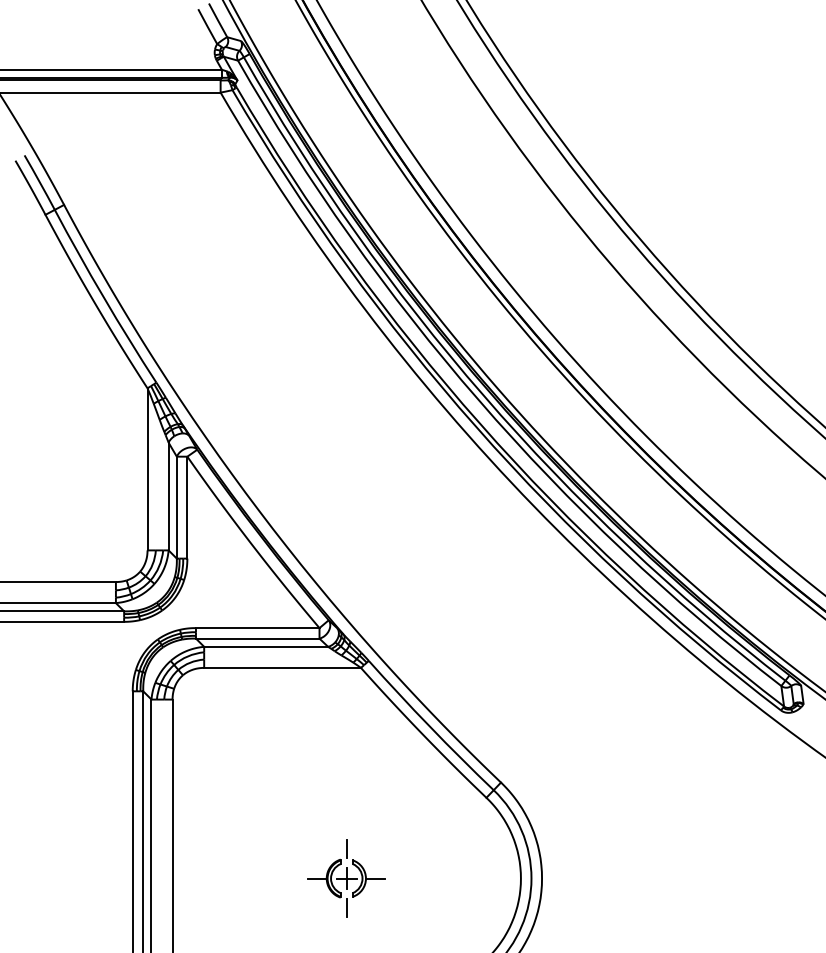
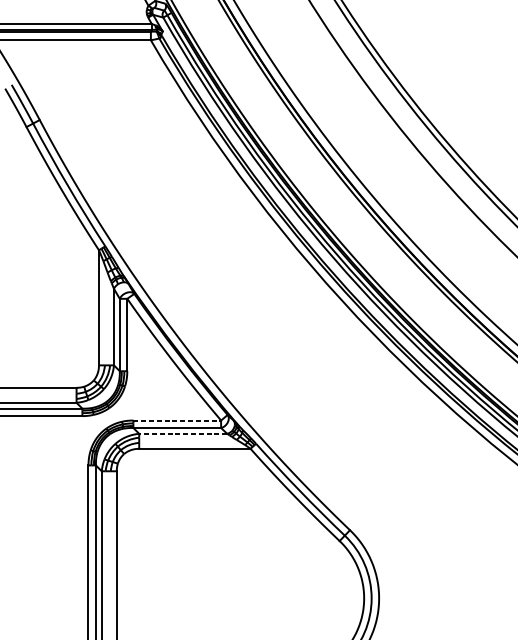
line: (257, 628) -> (177, 420), solid -> dashed
line: (266, 646) -> (183, 433), solid -> dashed
part: (346, 878) -> (240, 598), removed

